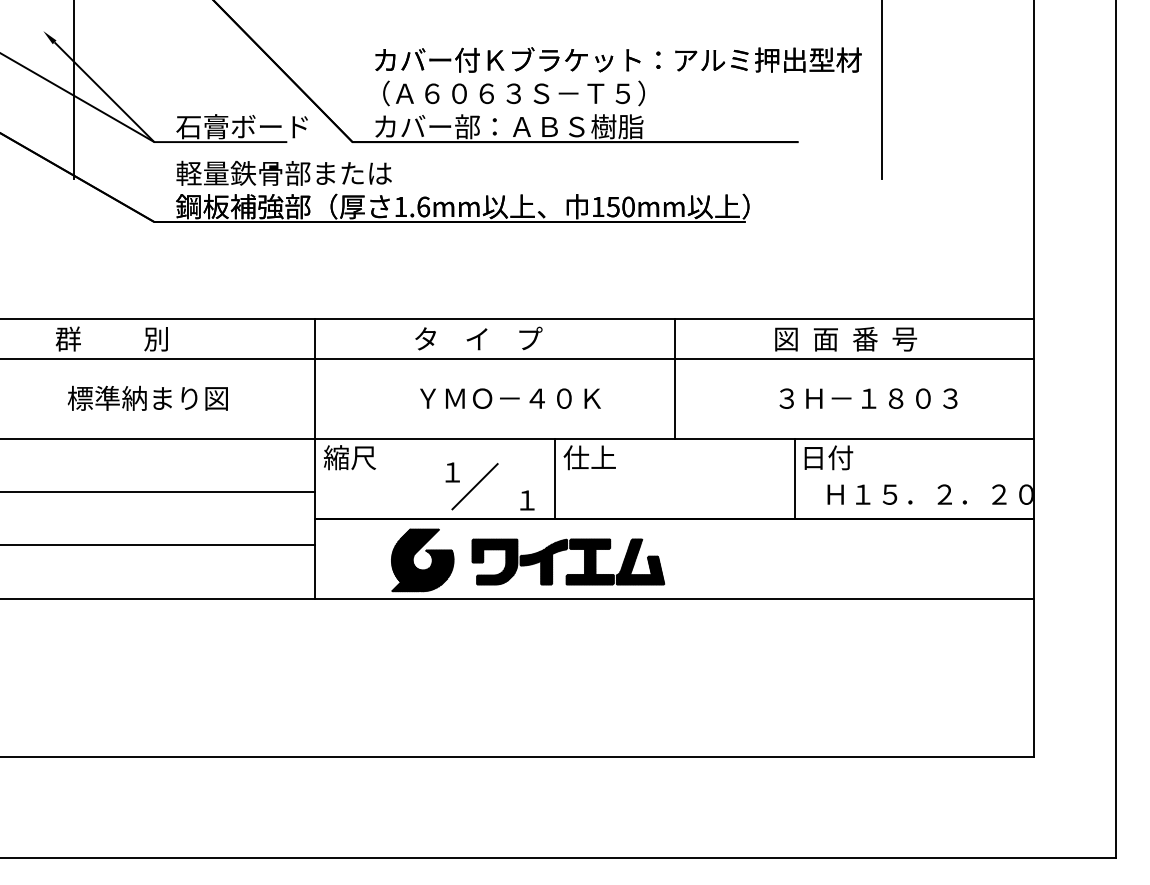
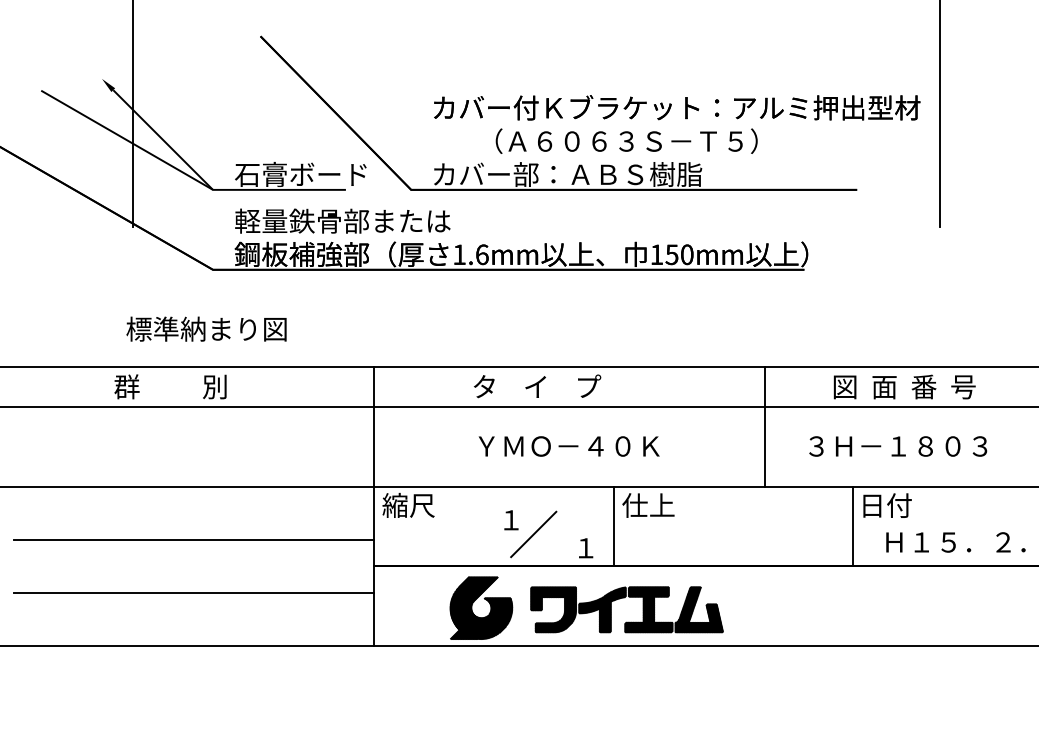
text: (513, 93) -> (626, 141), moved
line: (674, 378) -> (764, 426), moved
text: (147, 397) -> (206, 328), moved
text: (868, 398) -> (898, 446), moved

